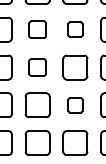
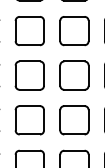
part: (37, 29) -> (29, 30), size x1.43
part: (75, 29) -> (74, 30), size x1.67
part: (37, 67) -> (29, 75), size x1.43
part: (75, 105) -> (74, 120), size x1.67

